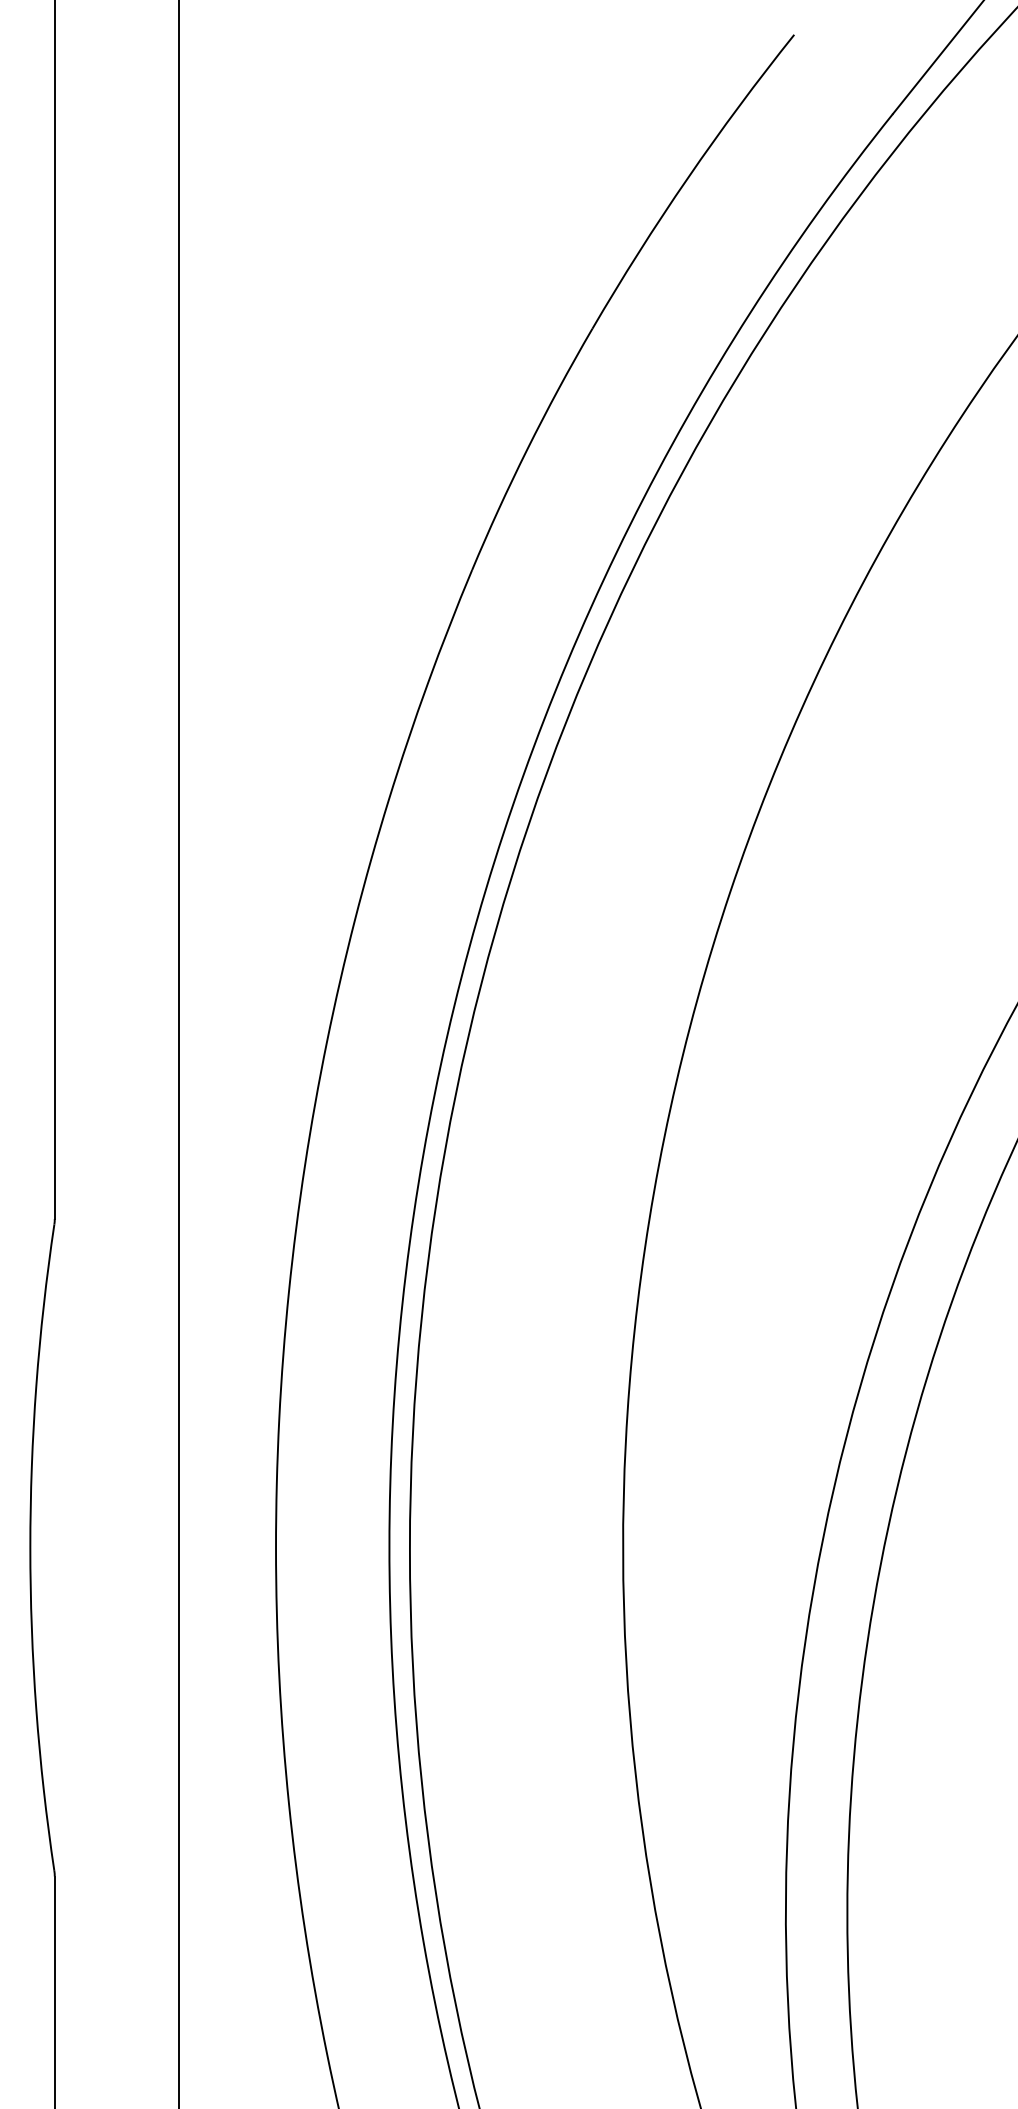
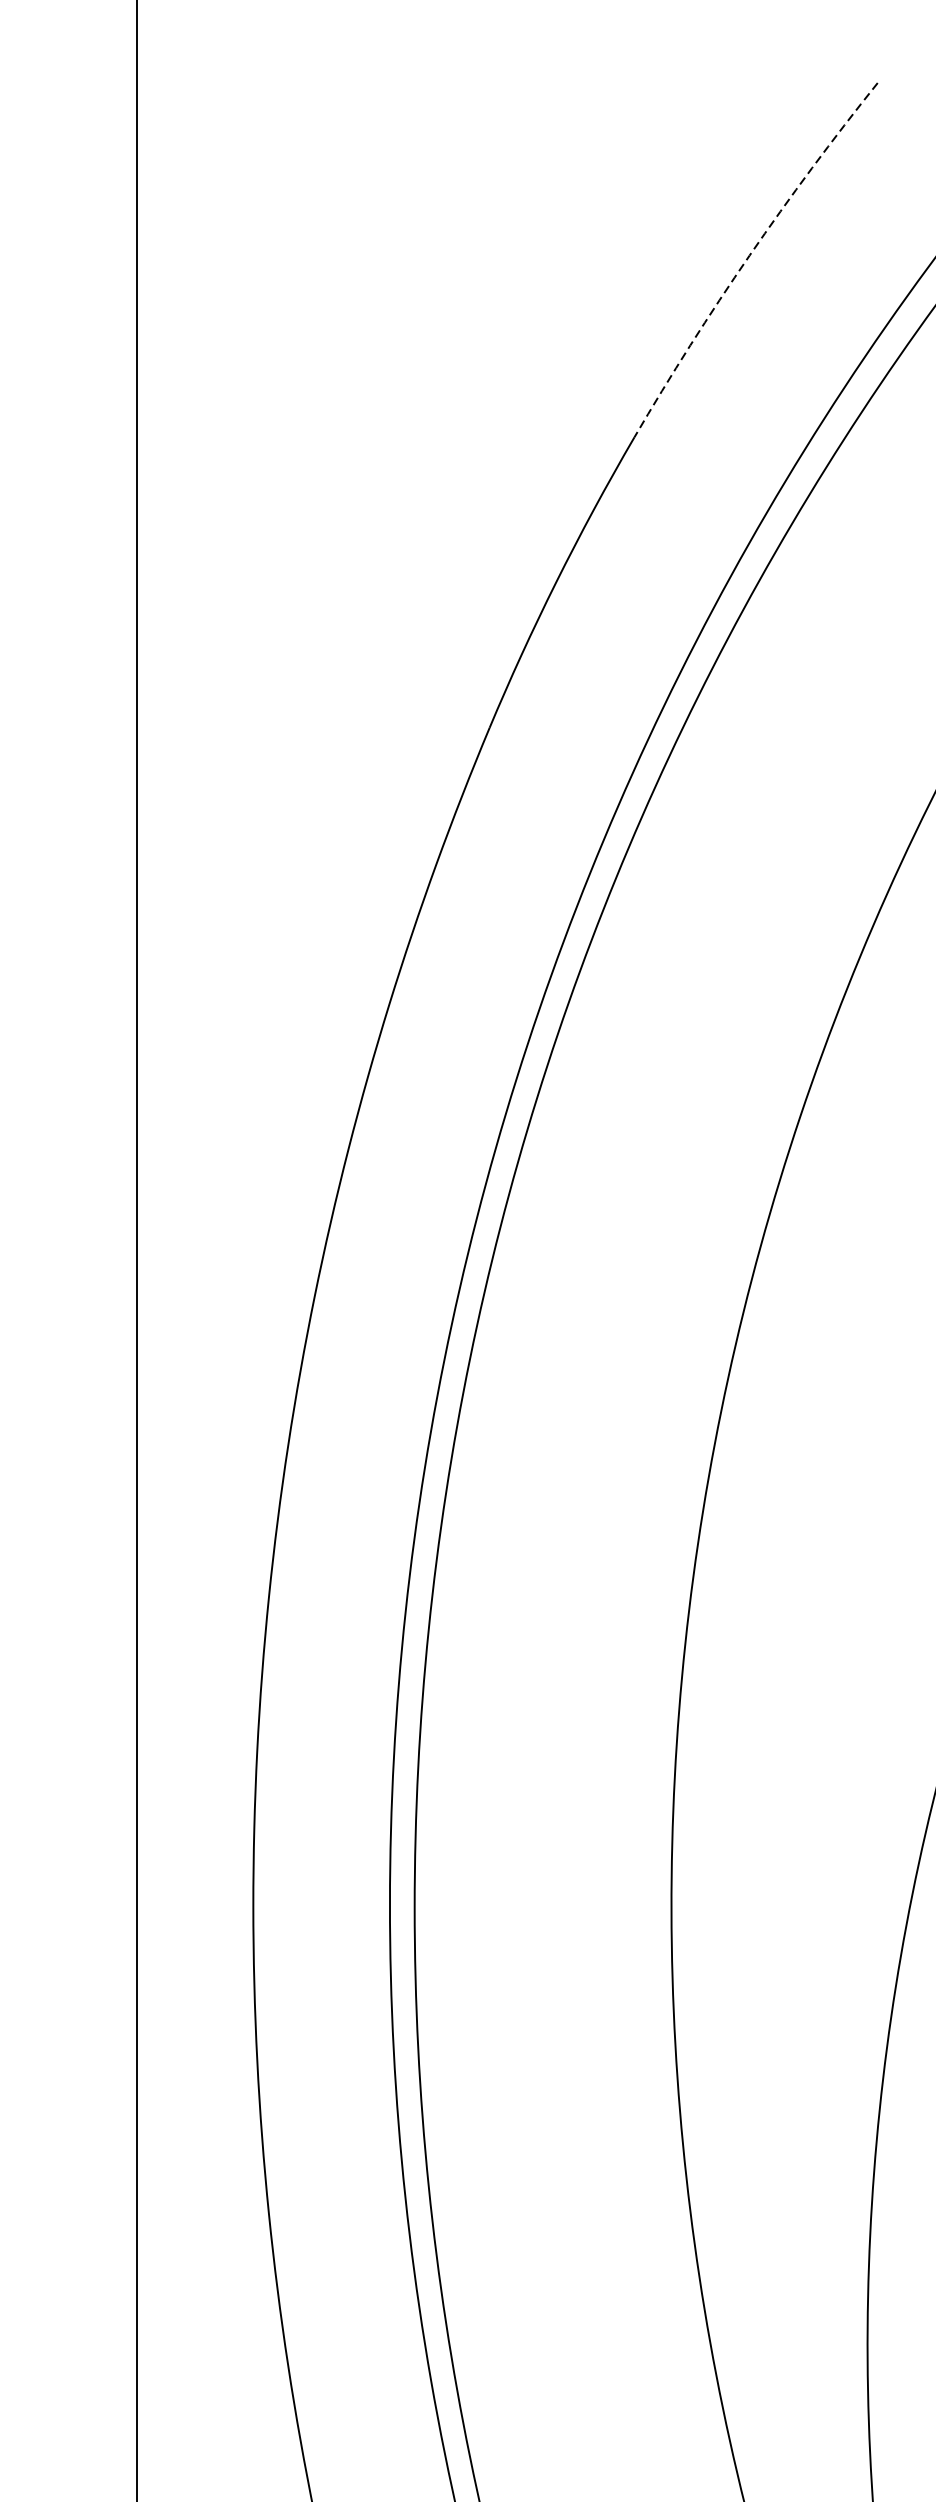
arc: (687, 178) -> (749, 256), solid -> dashed

